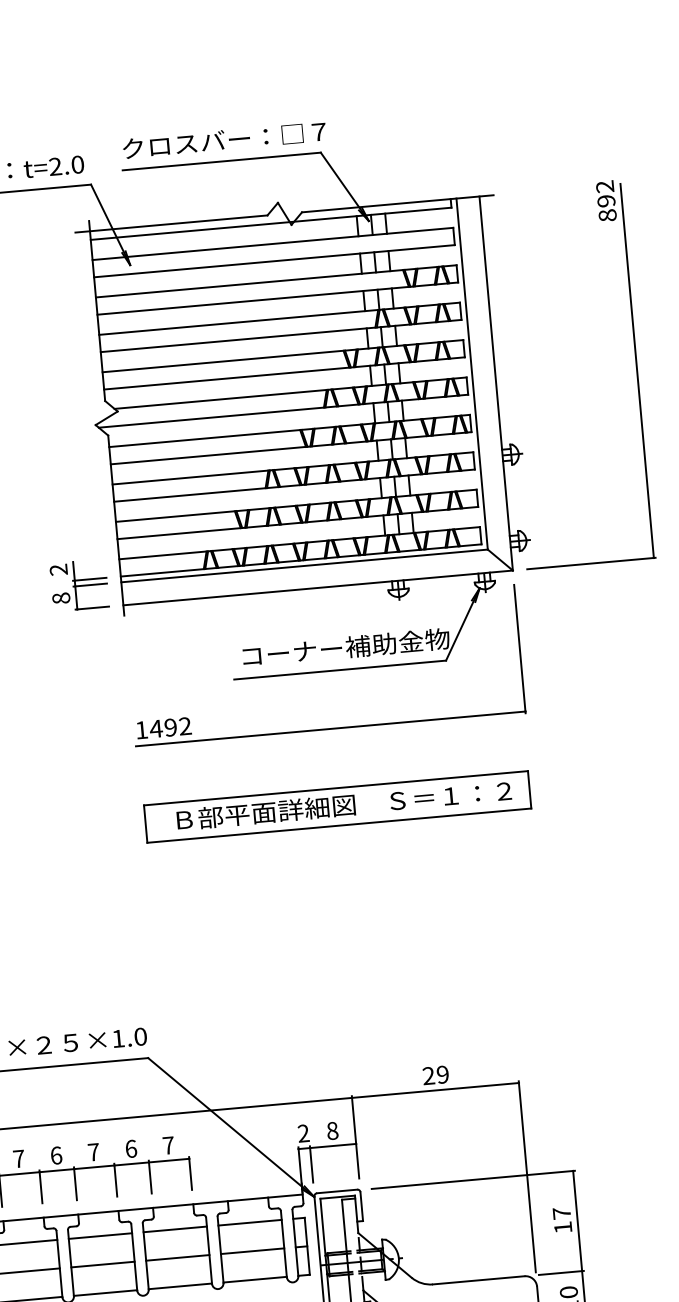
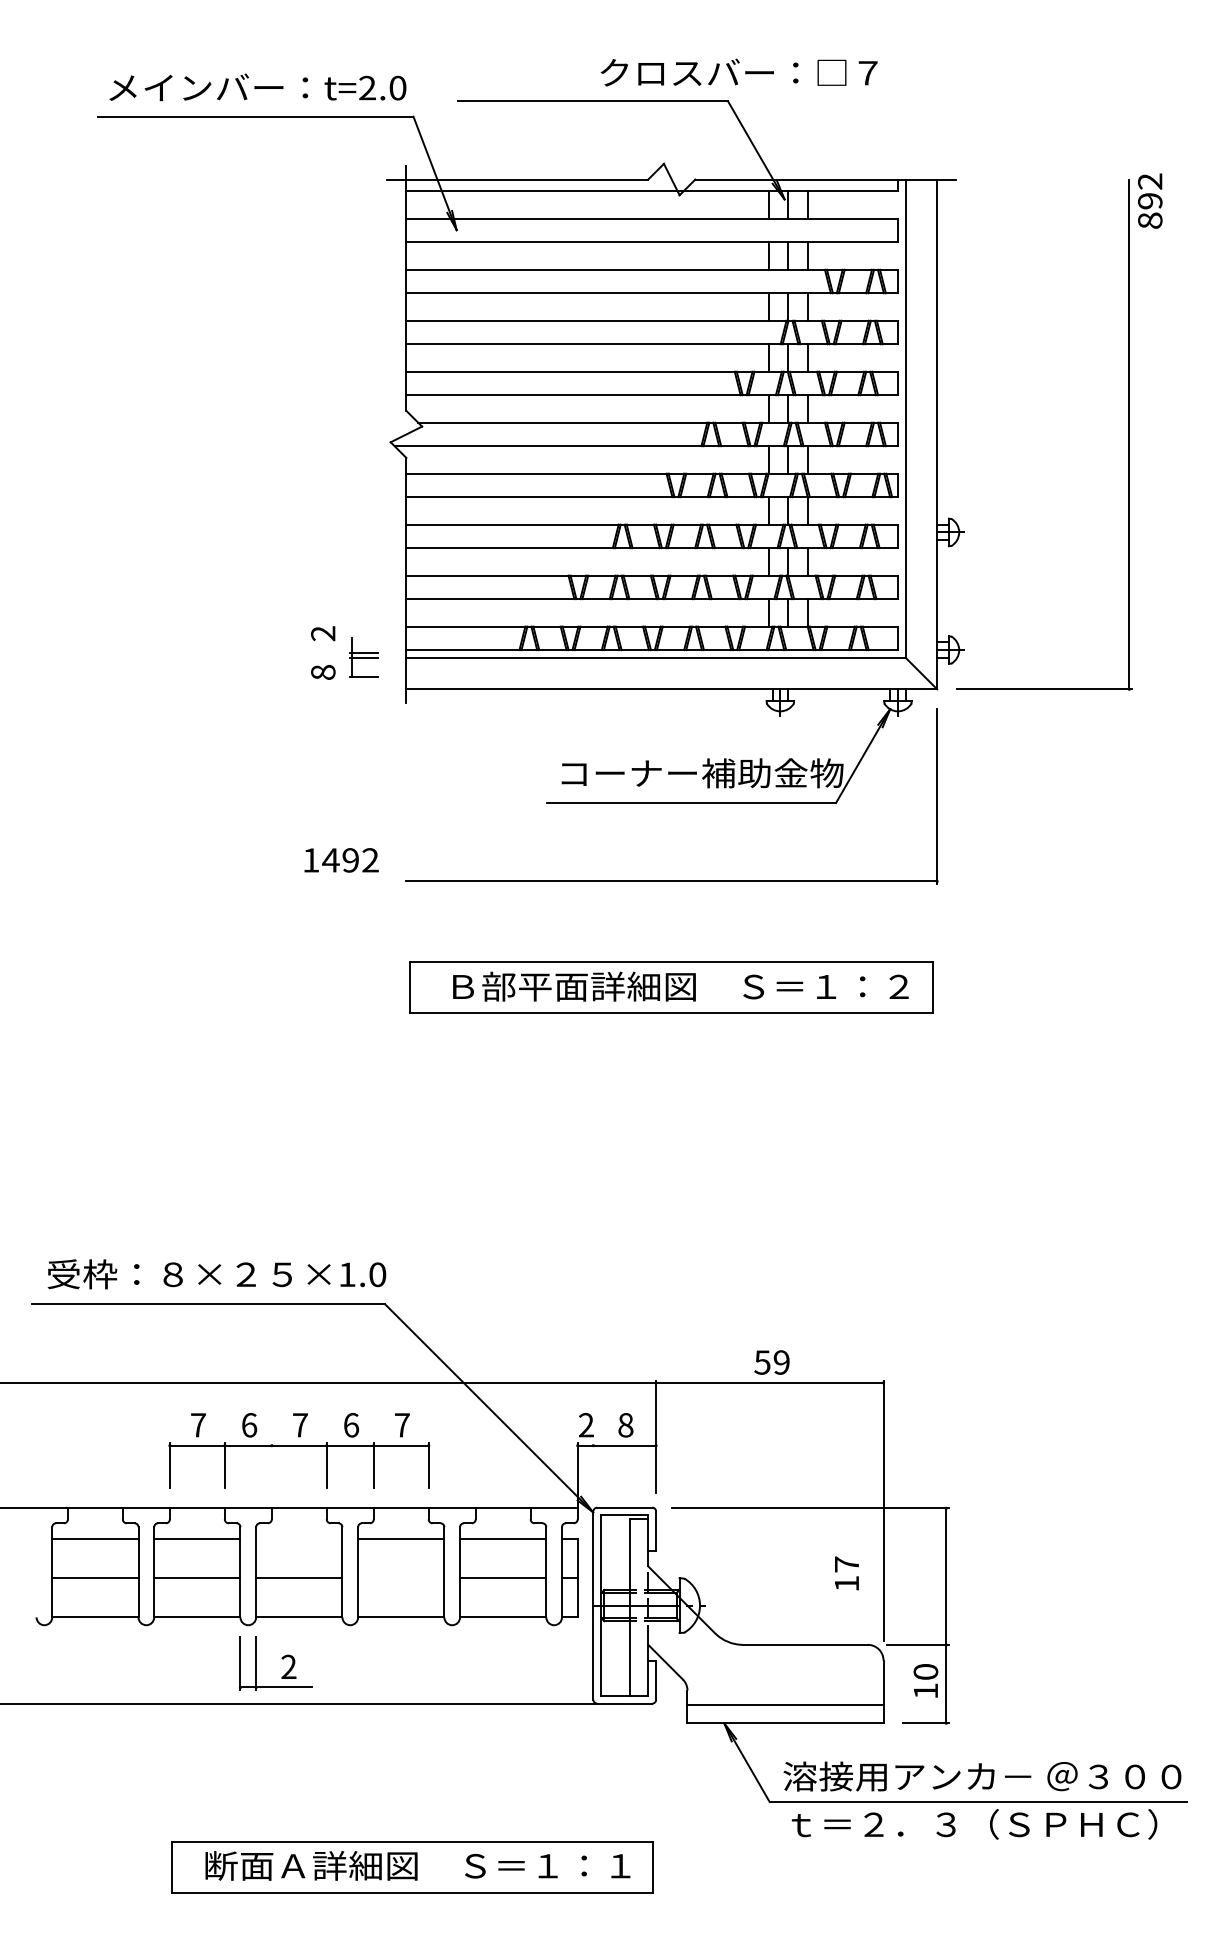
text: (223, 140) -> (738, 72), moved
text: (606, 200) -> (1150, 200), moved
part: (89, 584) -> (363, 657), size x0.6
text: (164, 728) -> (341, 860), moved
text: (428, 1075) -> (762, 1362), 29 -> 59
line: (311, 1164) -> (593, 1467), removed
line: (75, 1183) -> (271, 1465), removed
text: (562, 1220) -> (846, 1573), moved
line: (100, 1236) -> (299, 1539), removed
line: (178, 1258) -> (401, 1578), removed

